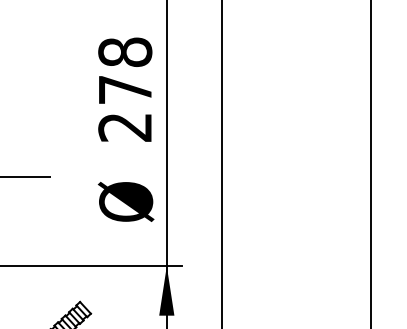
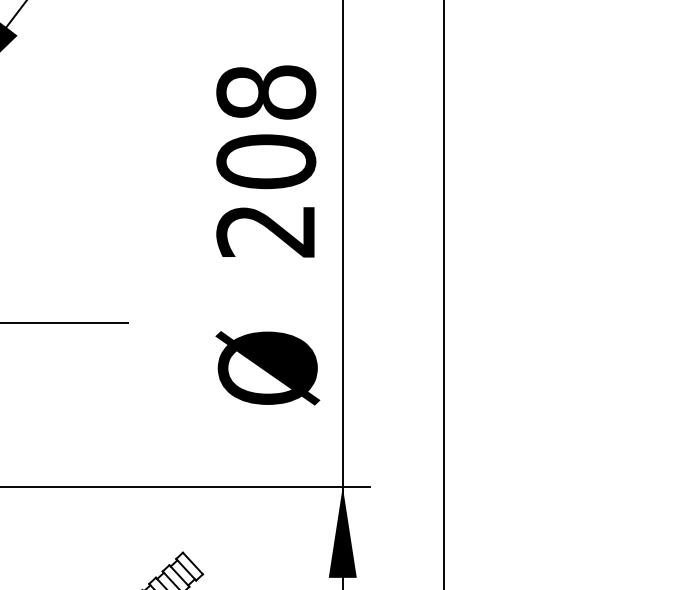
text: (125, 89) -> (266, 161), 278 -> 208

